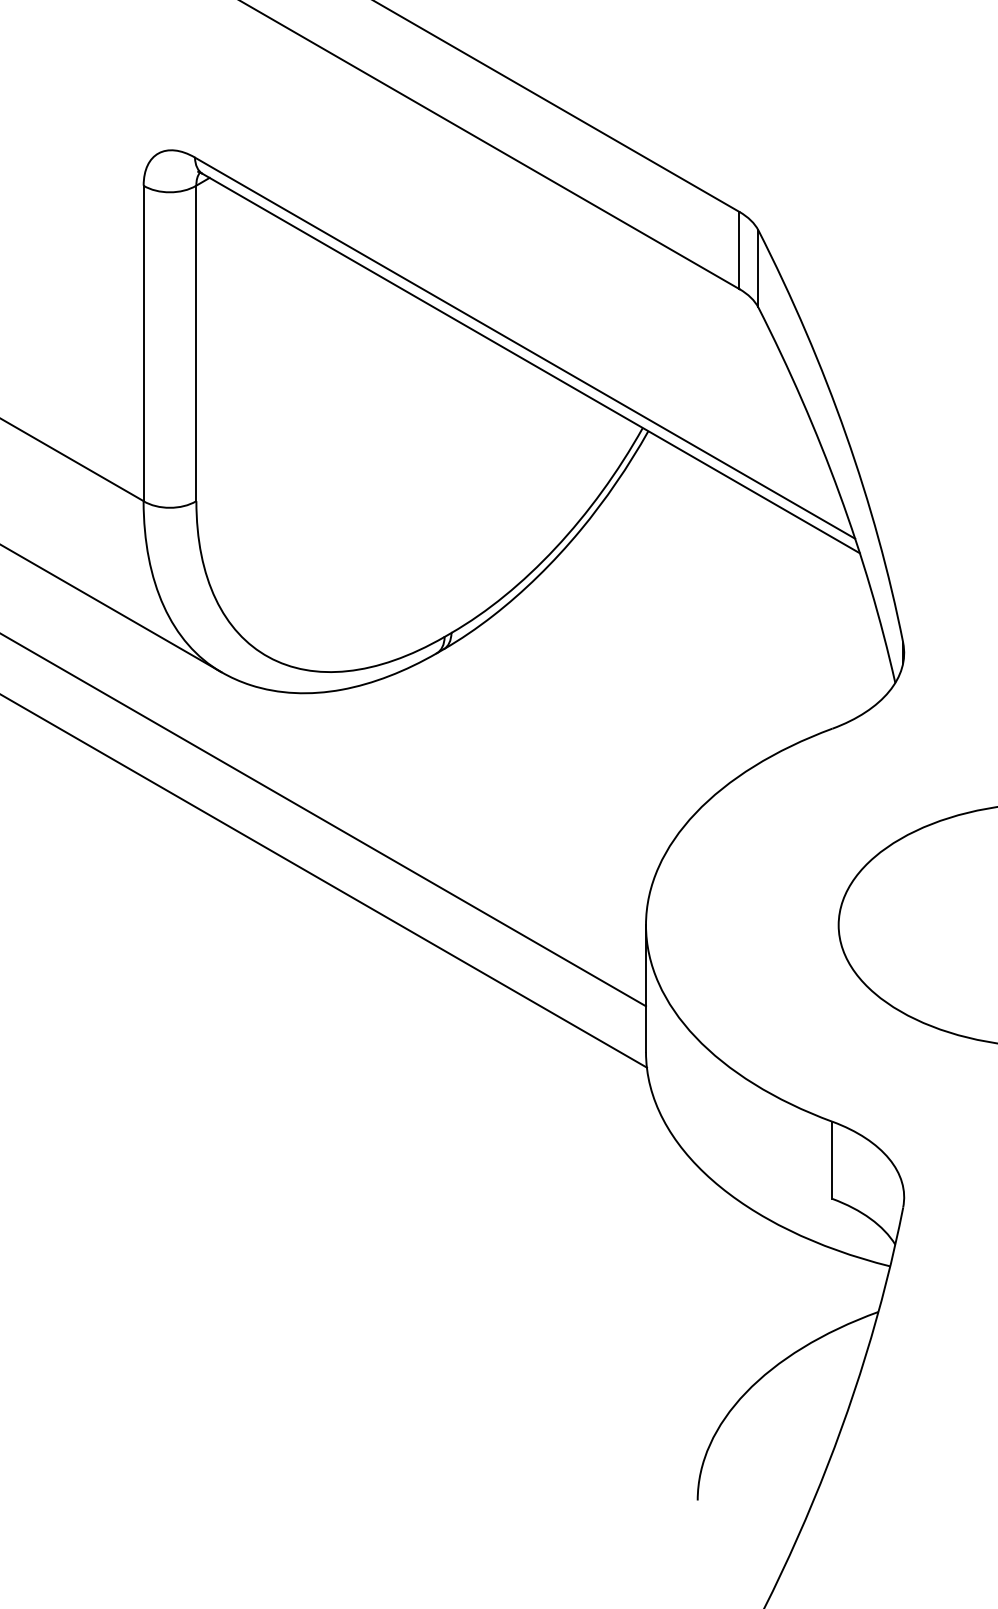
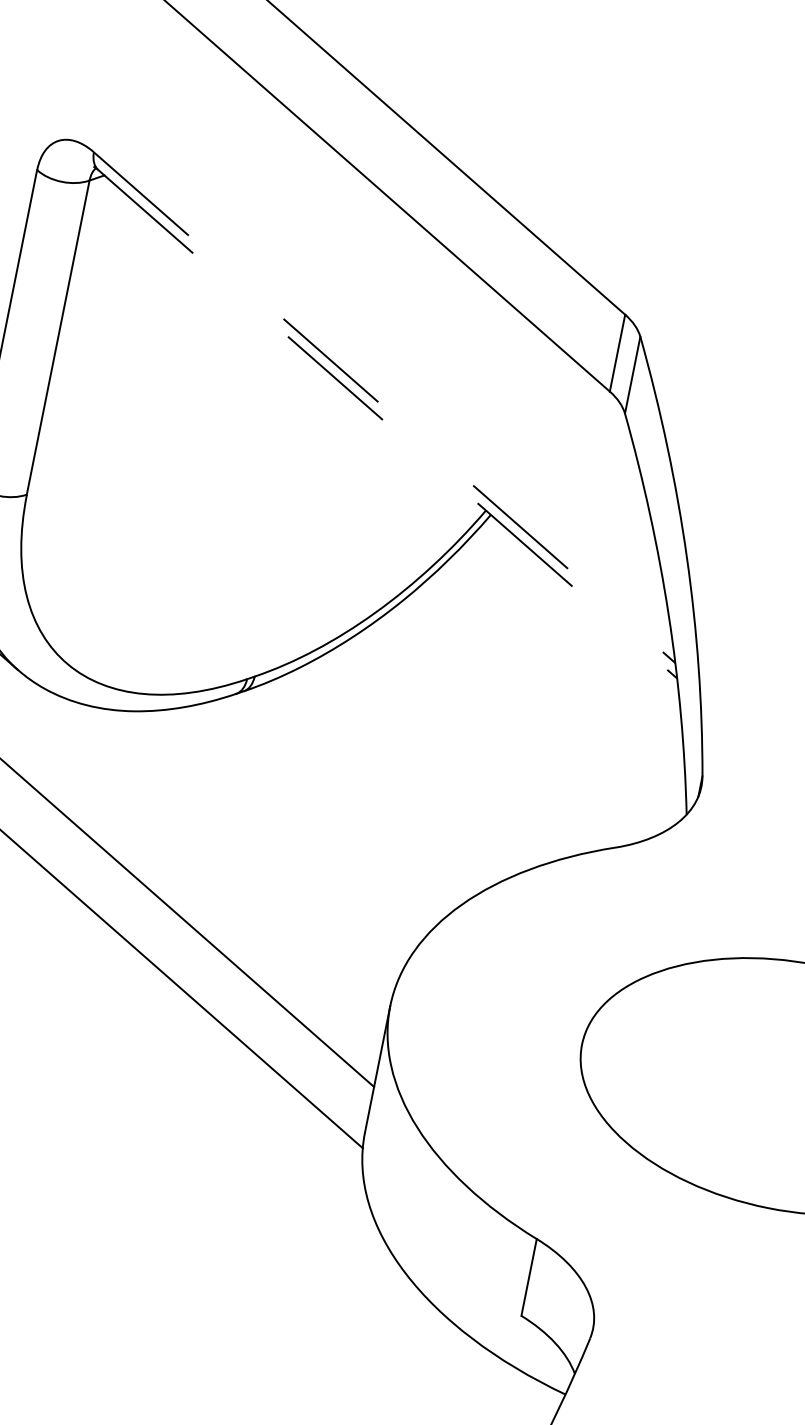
line: (525, 348) -> (384, 408), solid -> dashed
line: (531, 363) -> (387, 424), solid -> dashed

